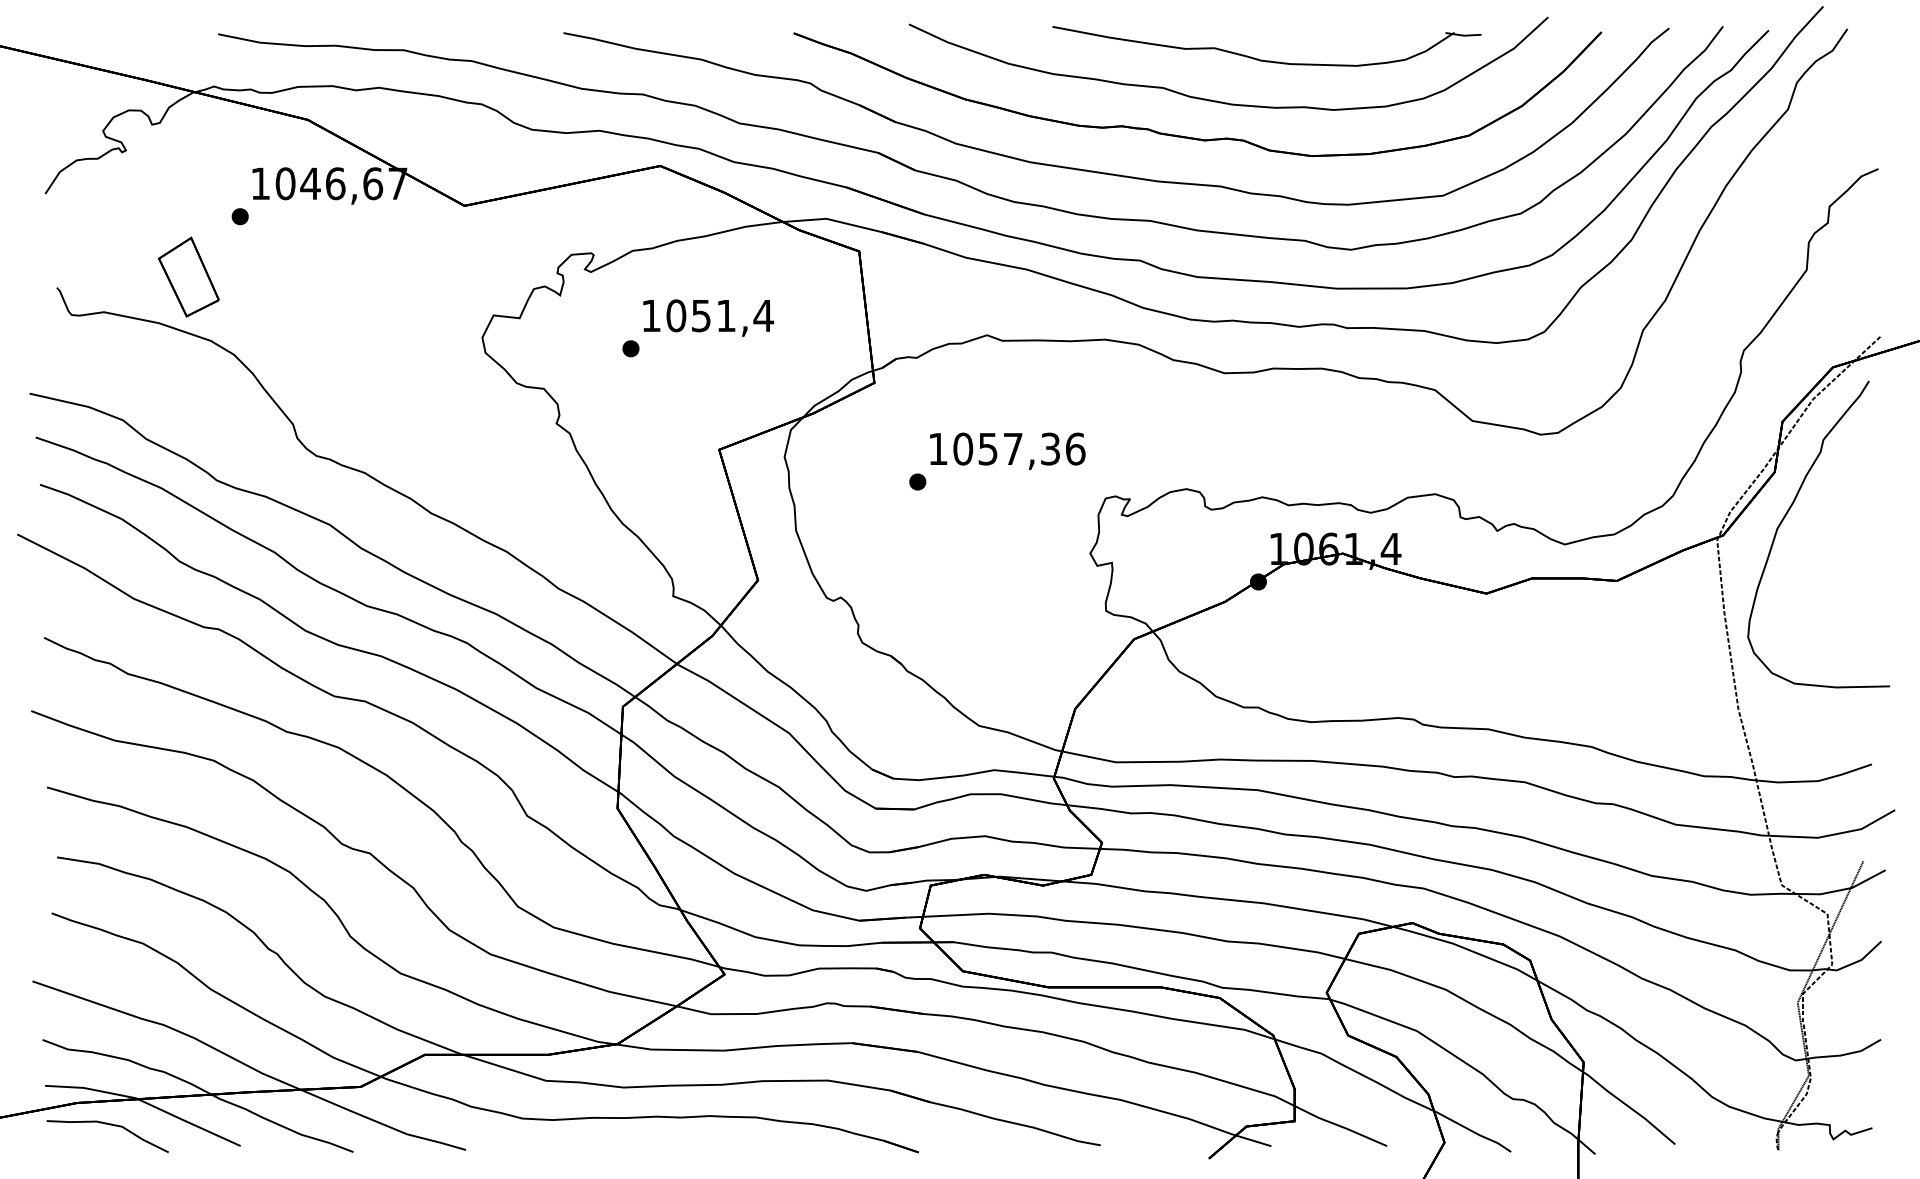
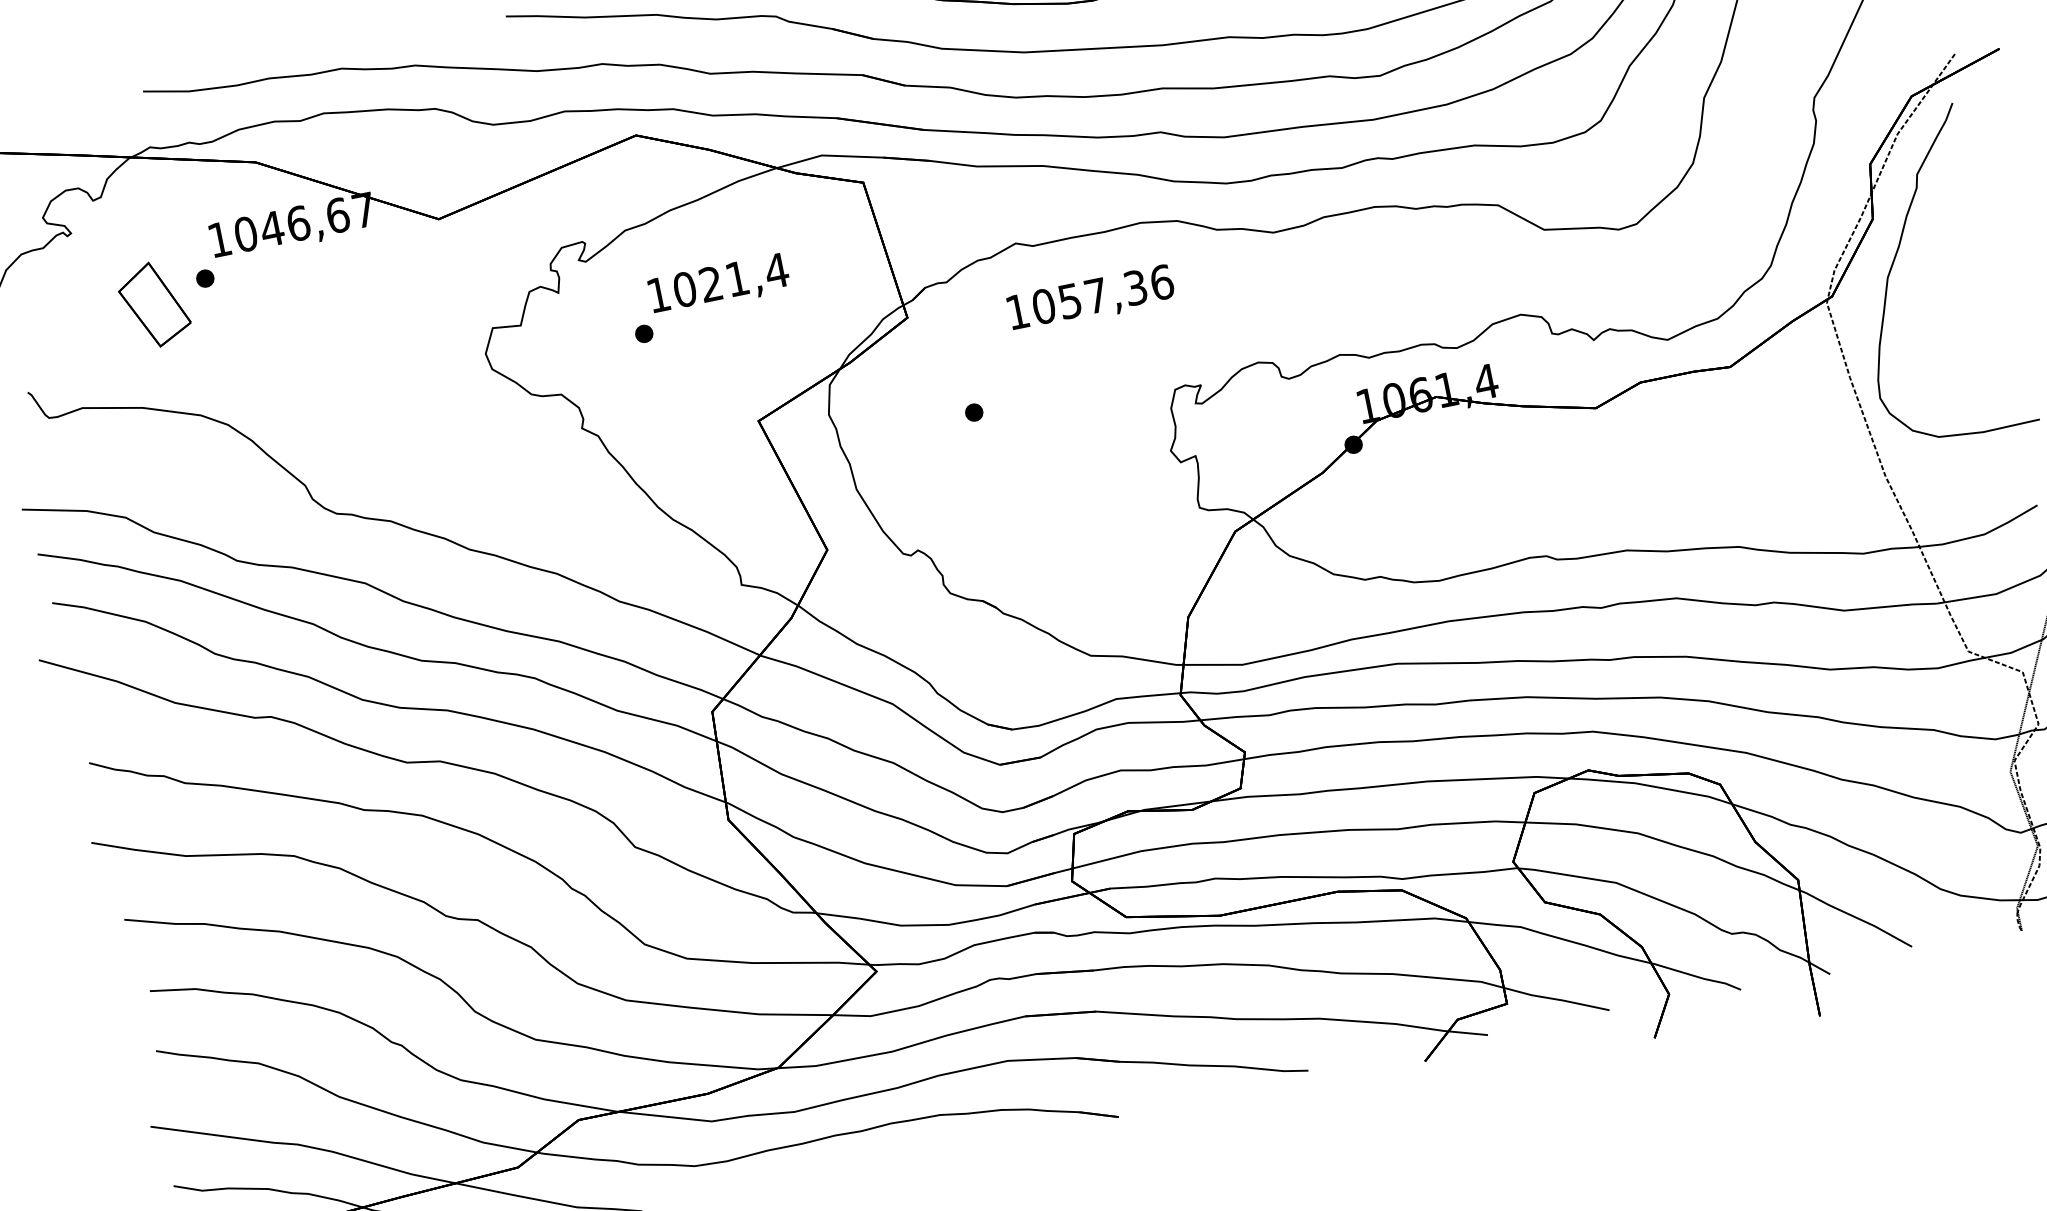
part: (188, 276) -> (153, 304), moved
text: (700, 315) -> (710, 284), 1051,4 -> 1021,4
text: (1007, 450) -> (1090, 298), moved

